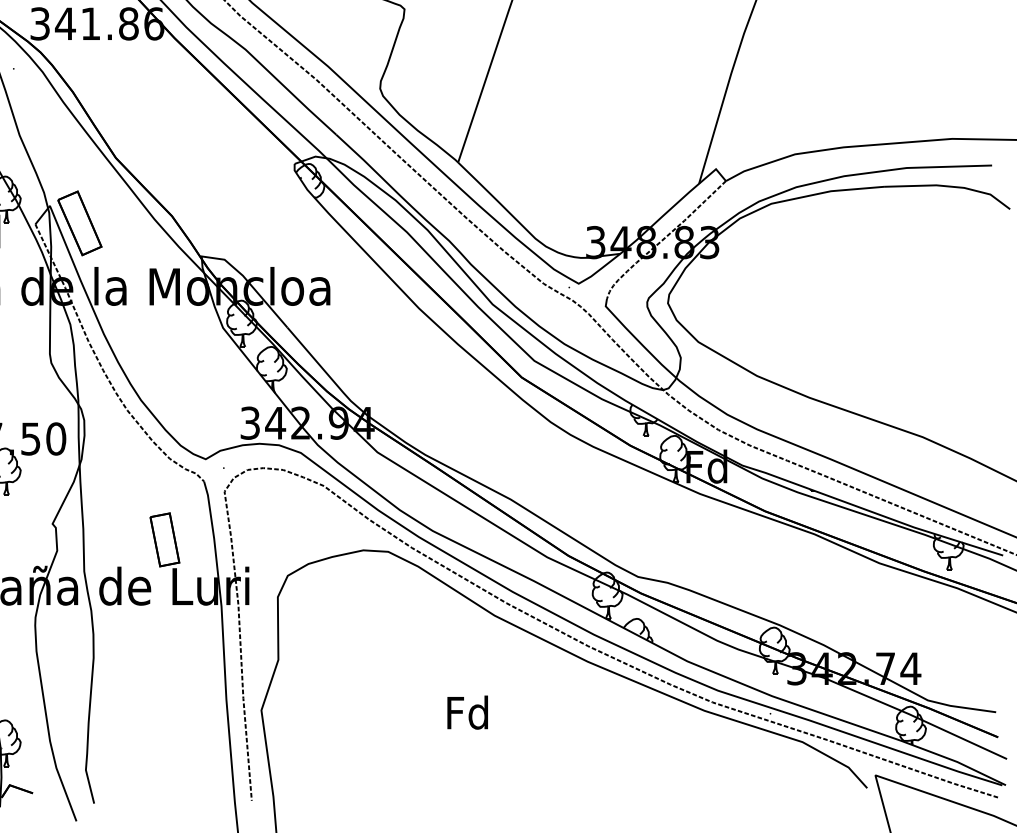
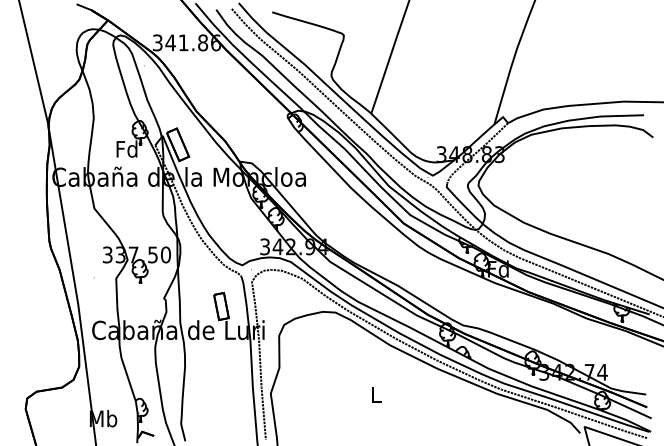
text: (466, 712) -> (375, 394), Fd -> L

